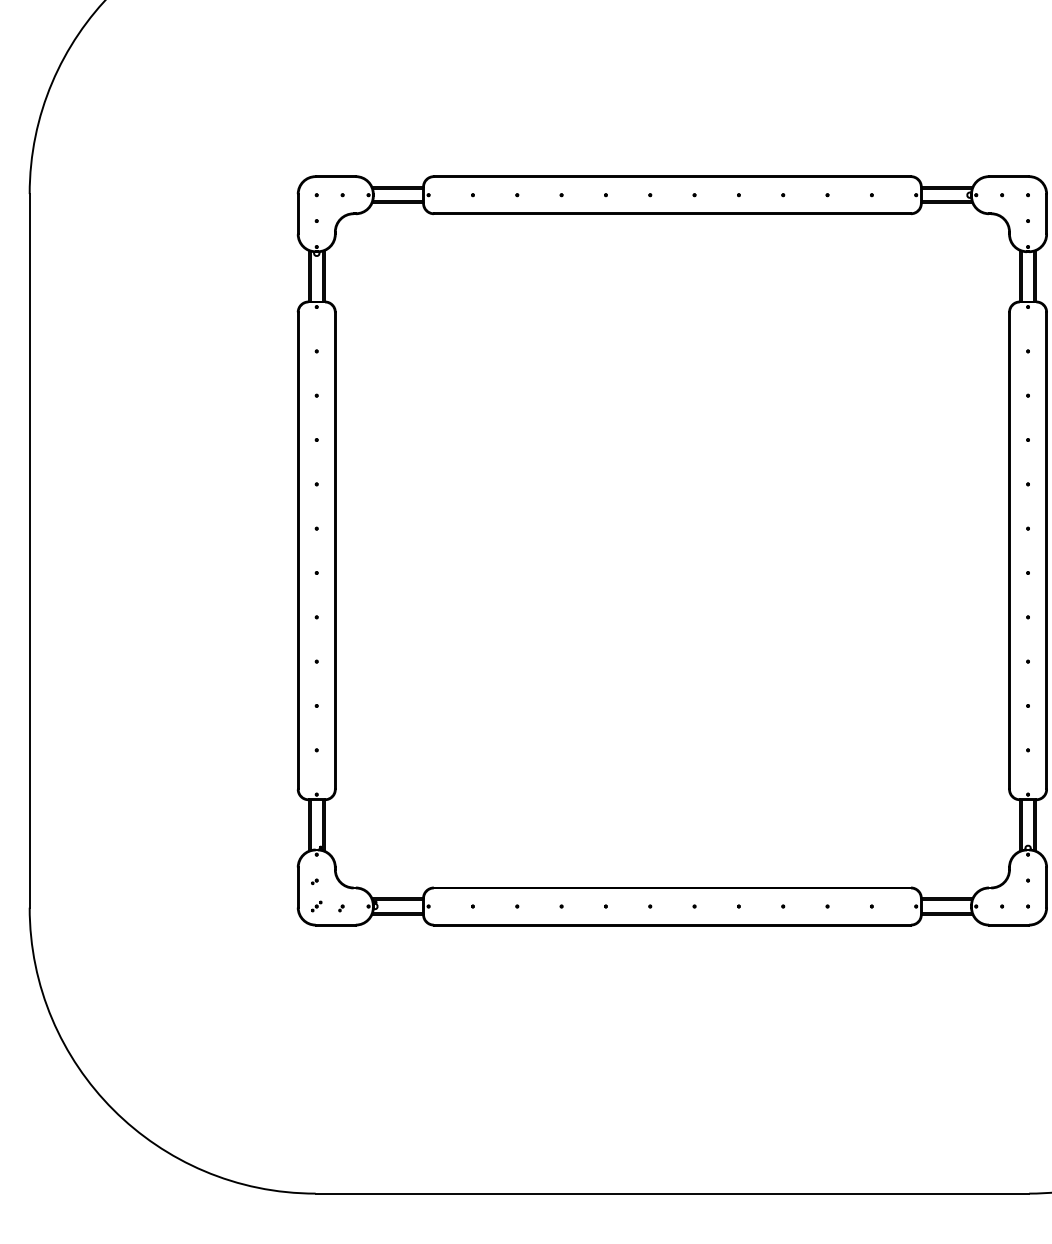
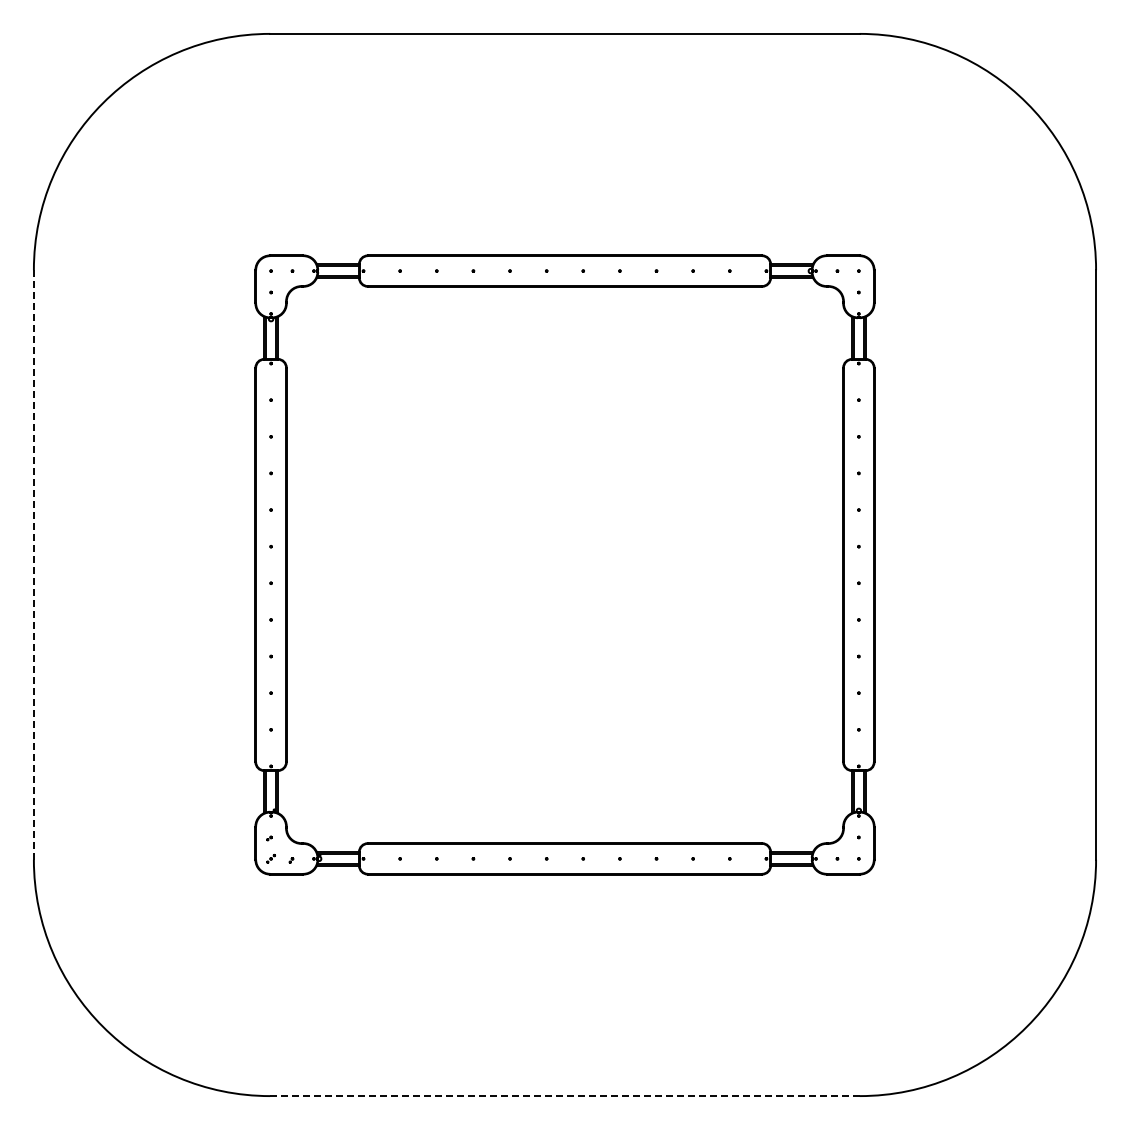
line: (29, 551) -> (33, 565), solid -> dashed
line: (671, 1194) -> (564, 1096), solid -> dashed

